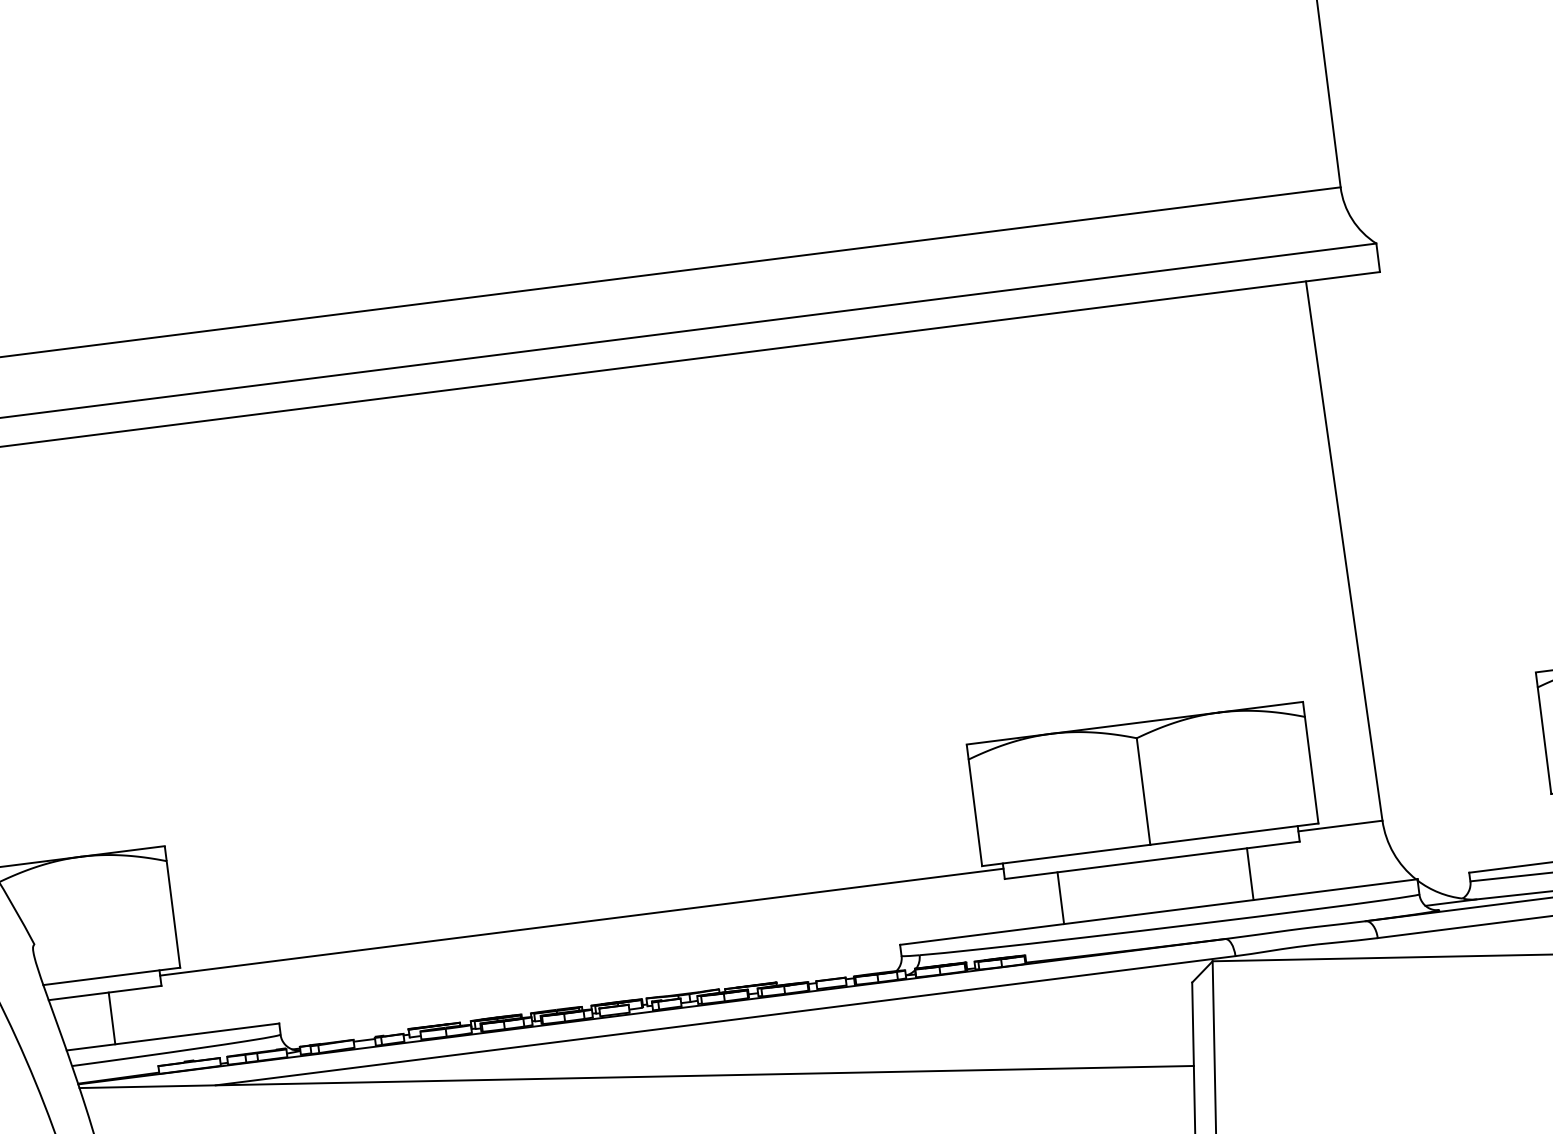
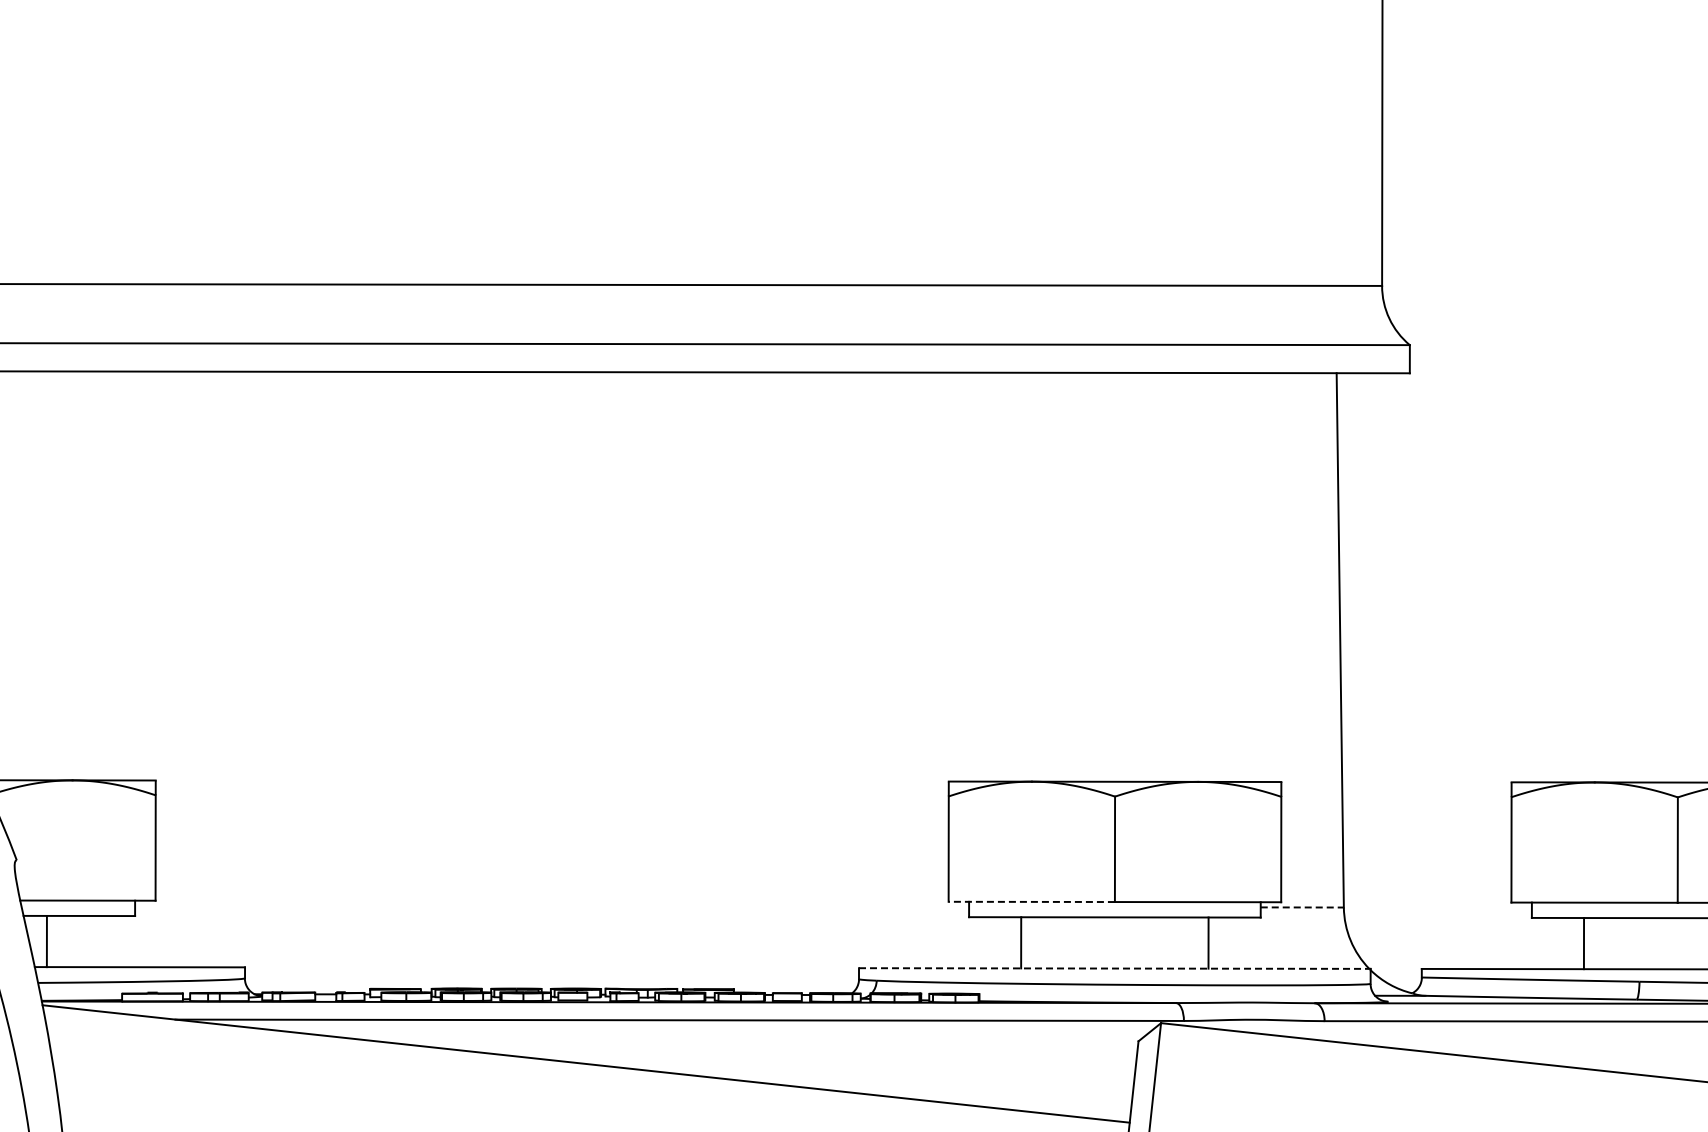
line: (1340, 826) -> (1302, 907), solid -> dashed
line: (1065, 855) -> (1031, 901), solid -> dashed
line: (1158, 912) -> (1114, 968), solid -> dashed
line: (582, 922) -> (552, 906), removed
line: (111, 1018) -> (46, 941), moved

